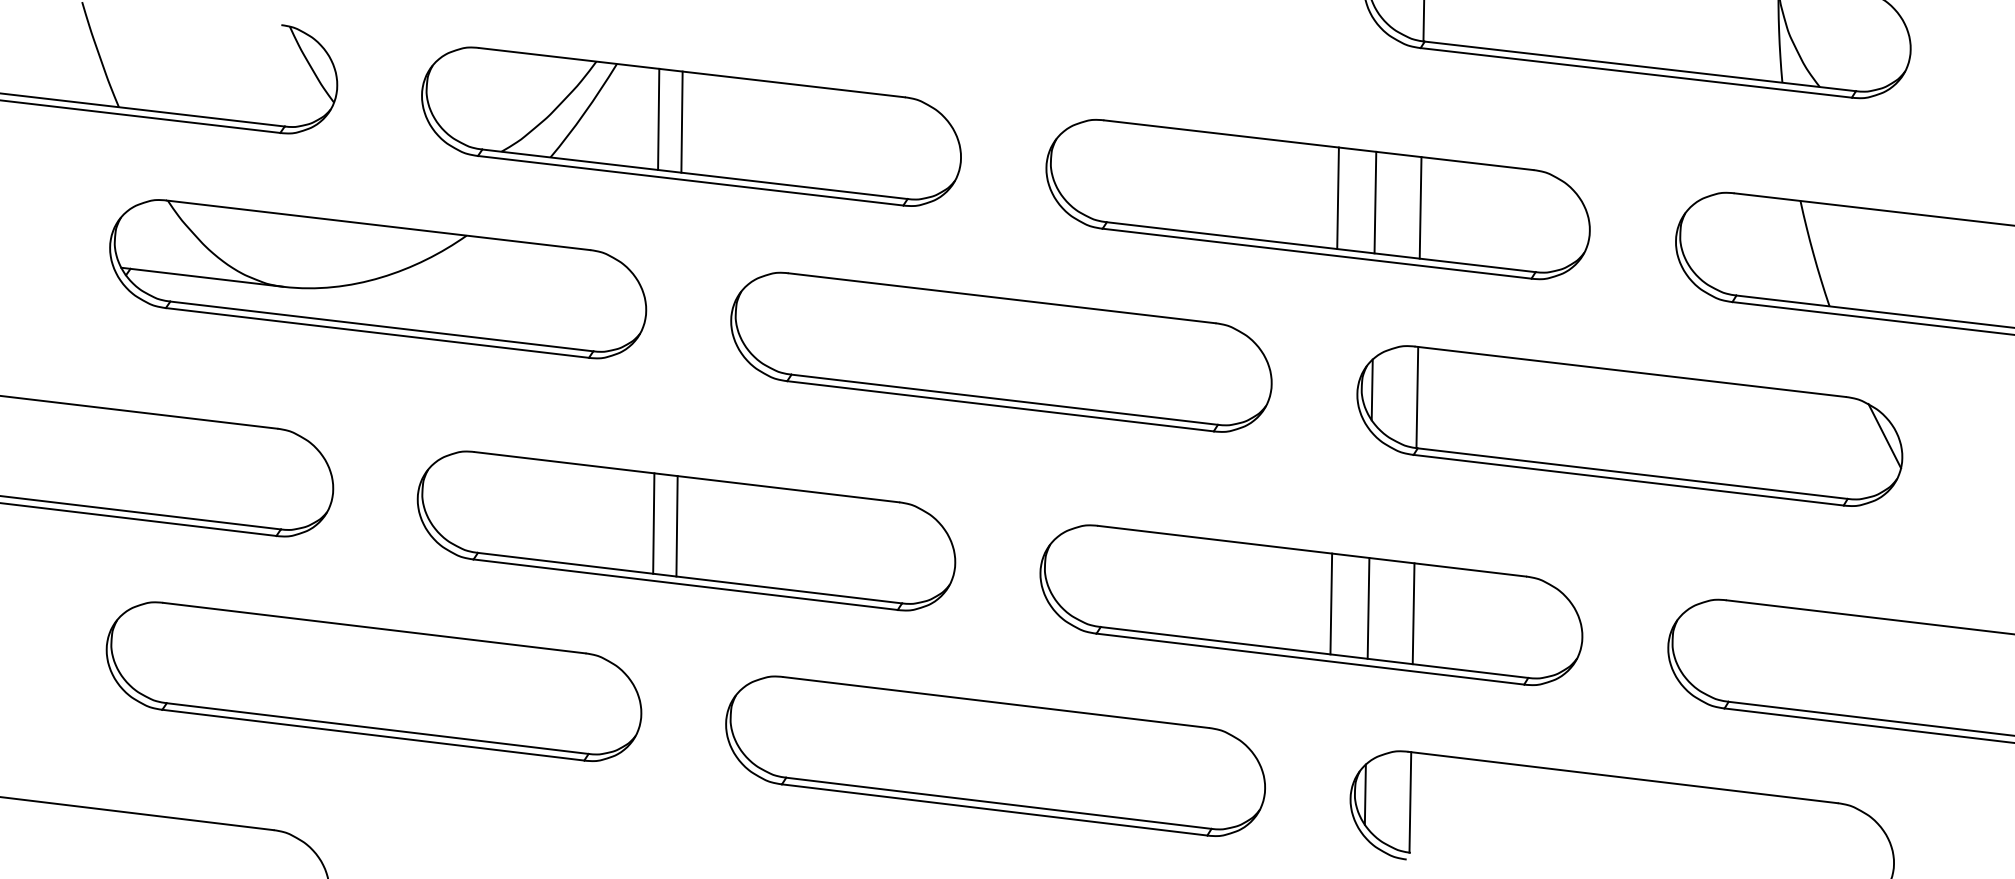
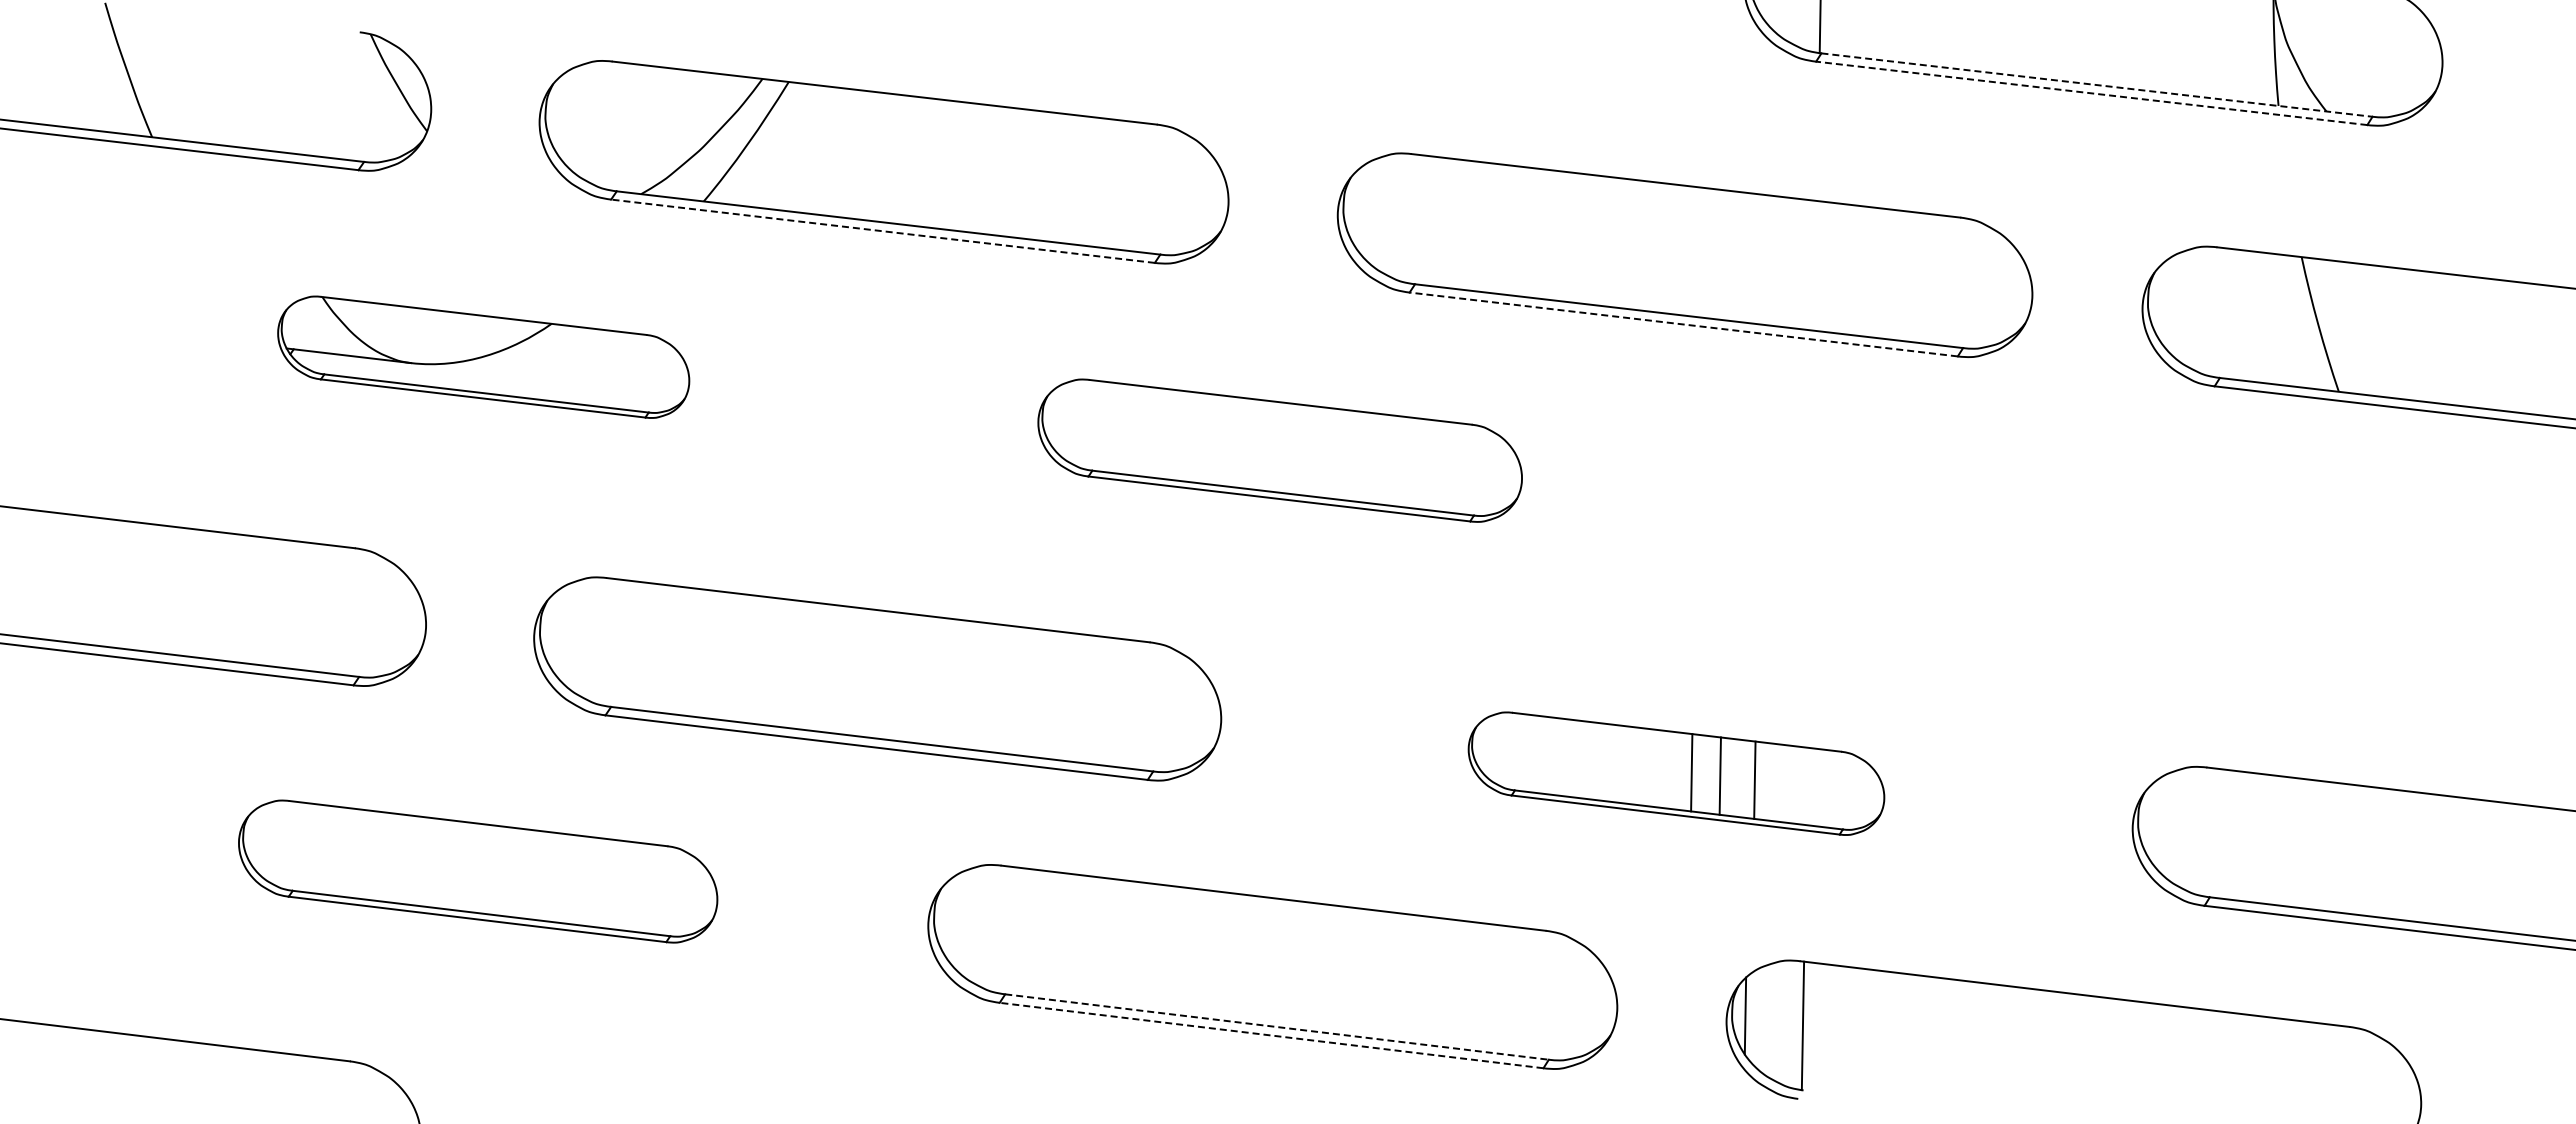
line: (1640, 66) -> (2097, 85), solid -> dashed
line: (1636, 72) -> (2091, 93), solid -> dashed
line: (658, 119) -> (841, 152), removed
line: (681, 121) -> (871, 155), removed
line: (690, 180) -> (882, 231), solid -> dashed
line: (1338, 198) -> (1710, 253), removed
line: (1375, 202) -> (1758, 259), removed
line: (1420, 207) -> (1815, 265), removed
line: (1316, 253) -> (1683, 324), solid -> dashed
part: (378, 279) -> (483, 357), size x0.6
part: (1000, 352) -> (1279, 450), size x0.7
part: (1629, 425) -> (2083, 544), removed
line: (653, 523) -> (835, 669), removed
line: (676, 525) -> (865, 672), removed
part: (1311, 604) -> (1676, 773), size x0.6
part: (373, 681) -> (477, 871), size x0.7
line: (999, 803) -> (1277, 1027), solid -> dashed
line: (994, 809) -> (1271, 1035), solid -> dashed

